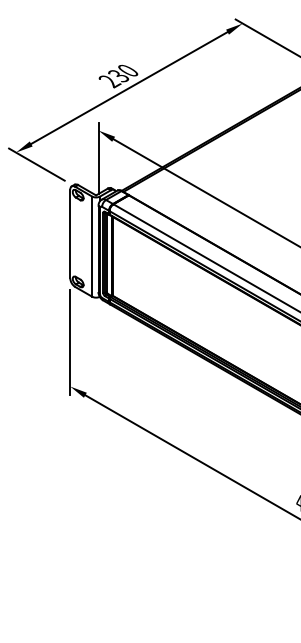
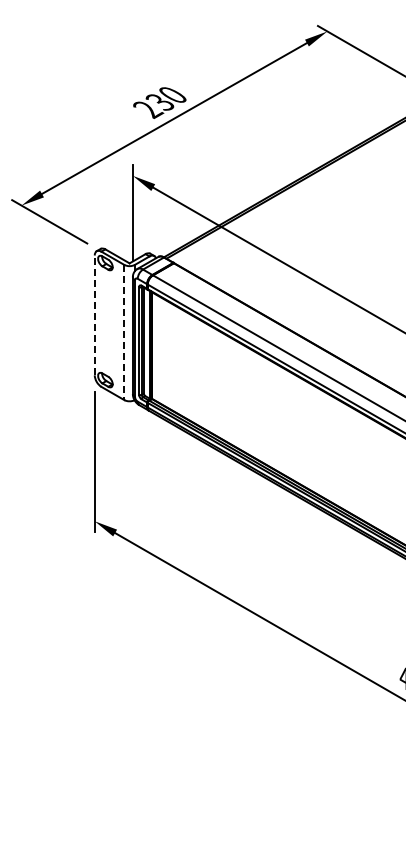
line: (70, 234) -> (94, 315), solid -> dashed
line: (92, 246) -> (124, 332), solid -> dashed

